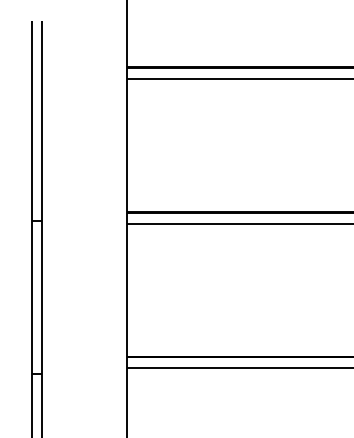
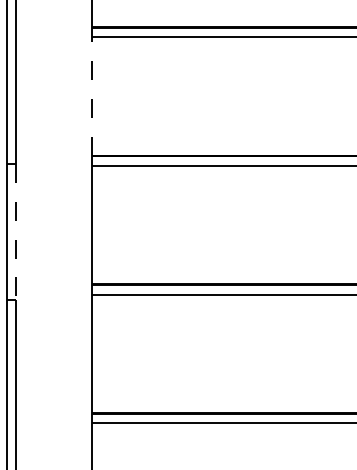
line: (127, 144) -> (91, 95), solid -> dashed
line: (42, 297) -> (16, 231), solid -> dashed

